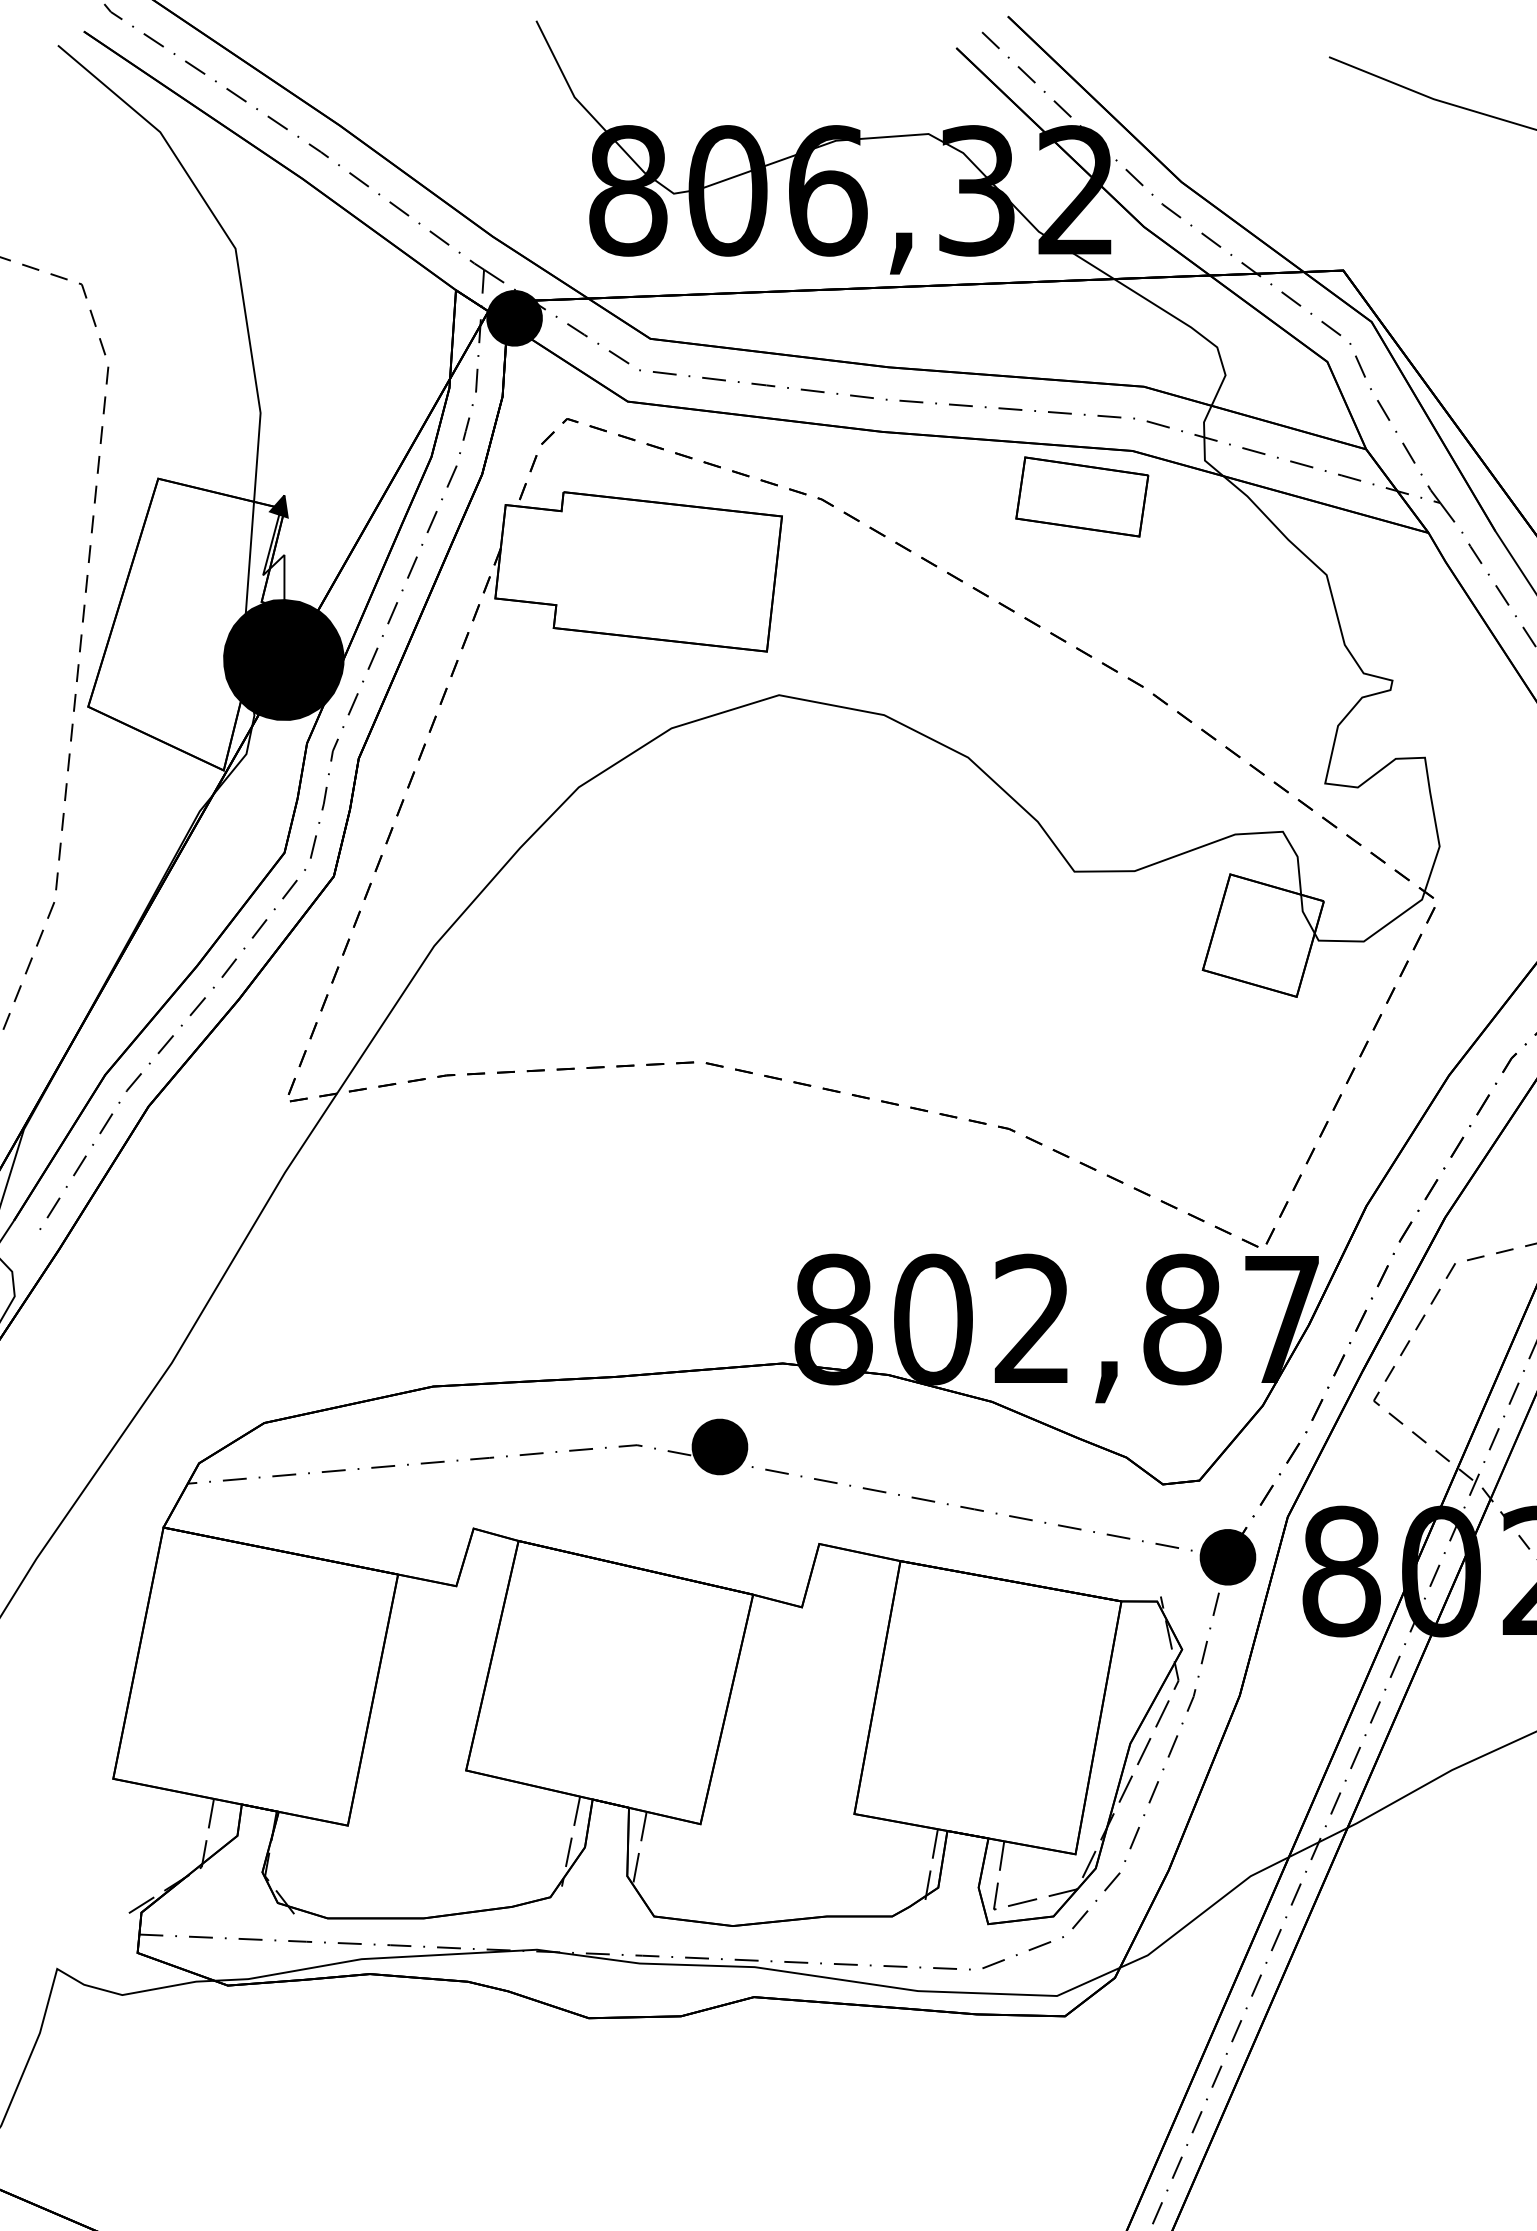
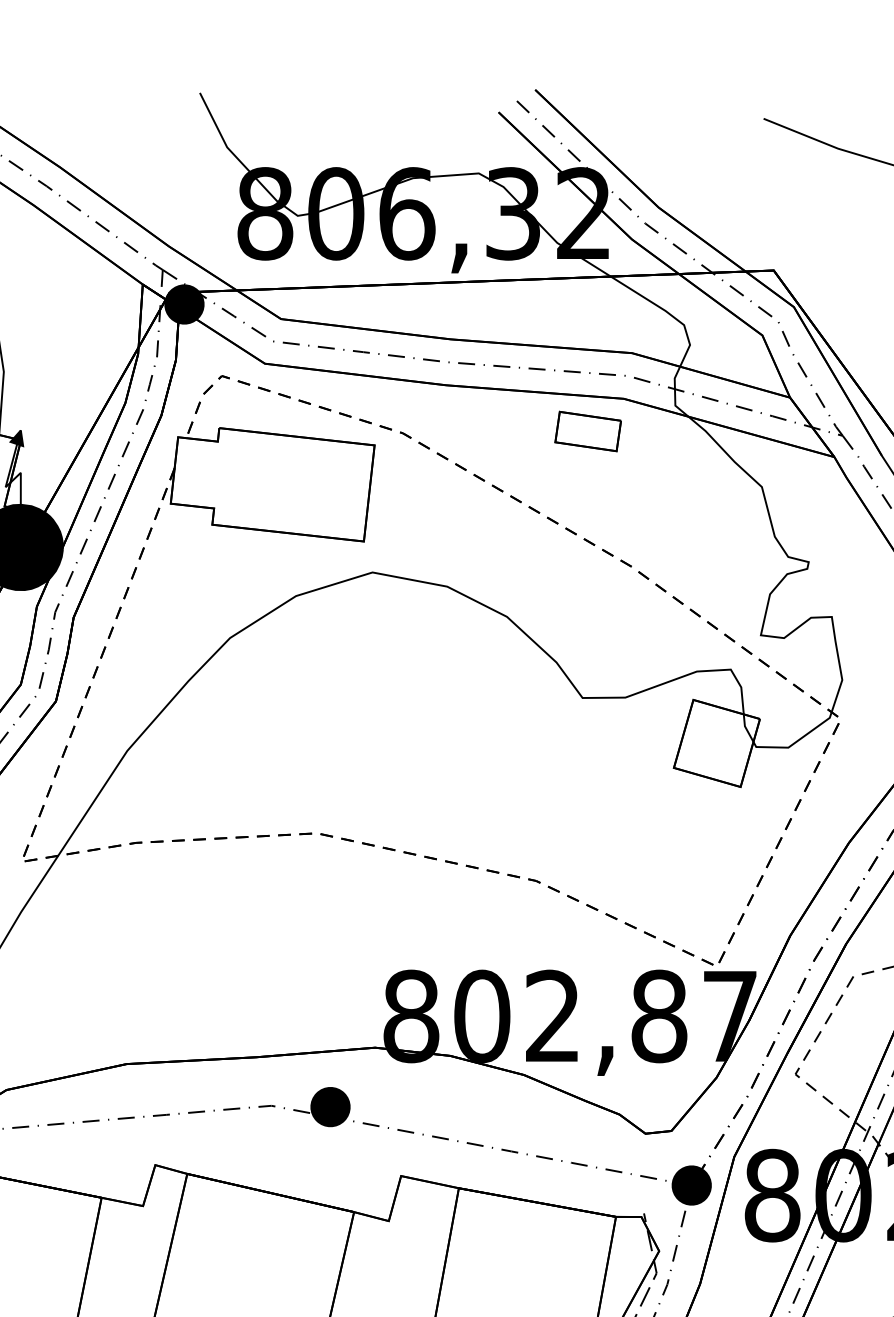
part: (1082, 496) -> (588, 431), size x0.7

